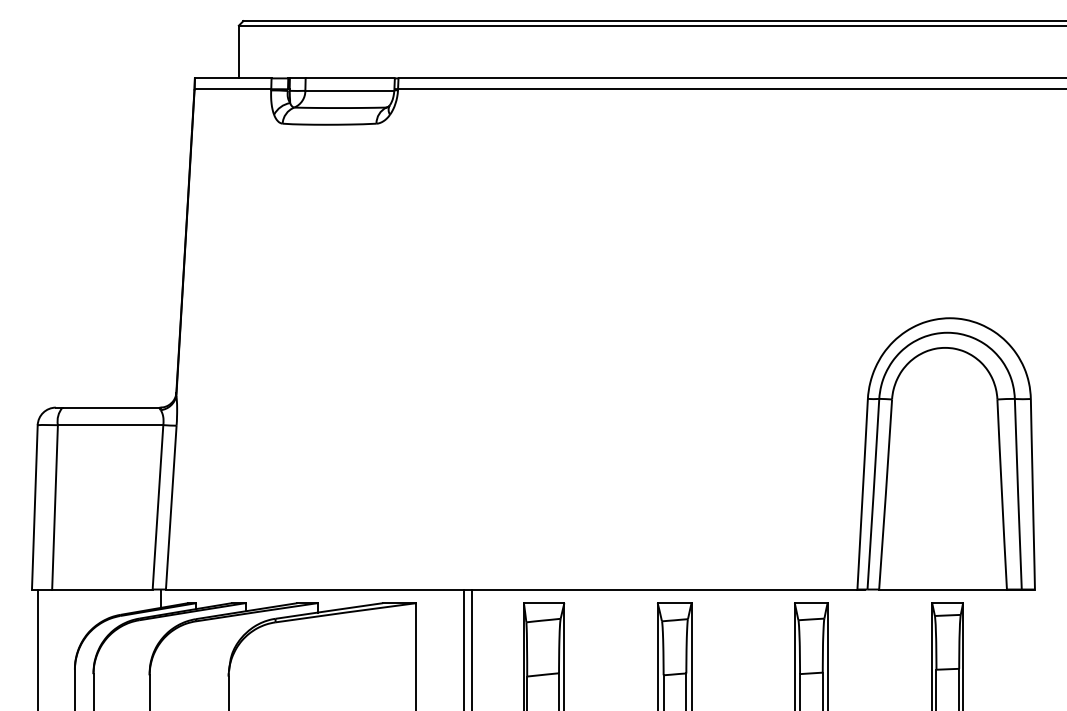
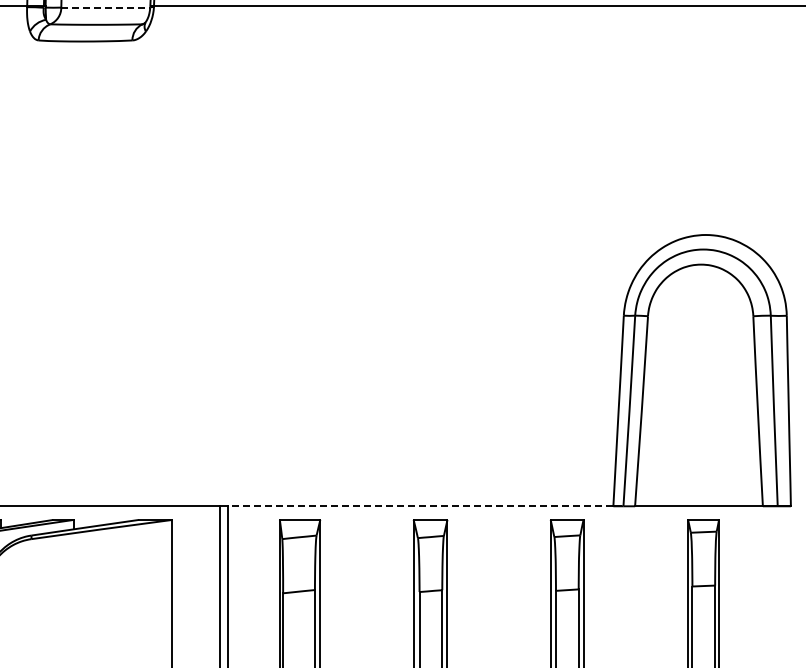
line: (350, 90) -> (106, 7), solid -> dashed
line: (664, 589) -> (420, 506), solid -> dashed

